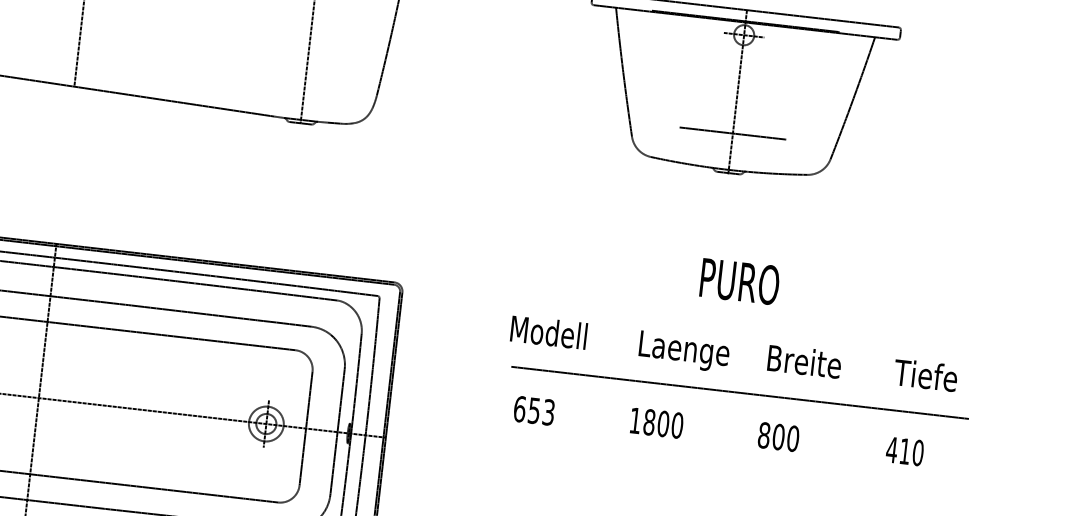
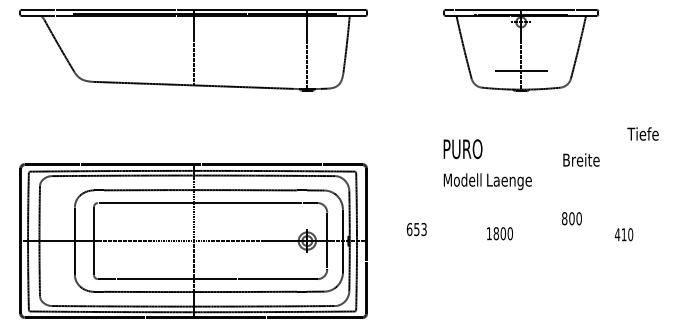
text: (738, 282) -> (462, 149), moved
text: (548, 331) -> (462, 179), moved
text: (804, 360) -> (581, 159), moved
text: (924, 374) -> (642, 133), moved
line: (740, 393) -> (539, 199), removed
text: (533, 410) -> (416, 229), moved
text: (655, 422) -> (499, 233), moved
text: (777, 436) -> (571, 218), moved
text: (903, 450) -> (623, 234), moved

